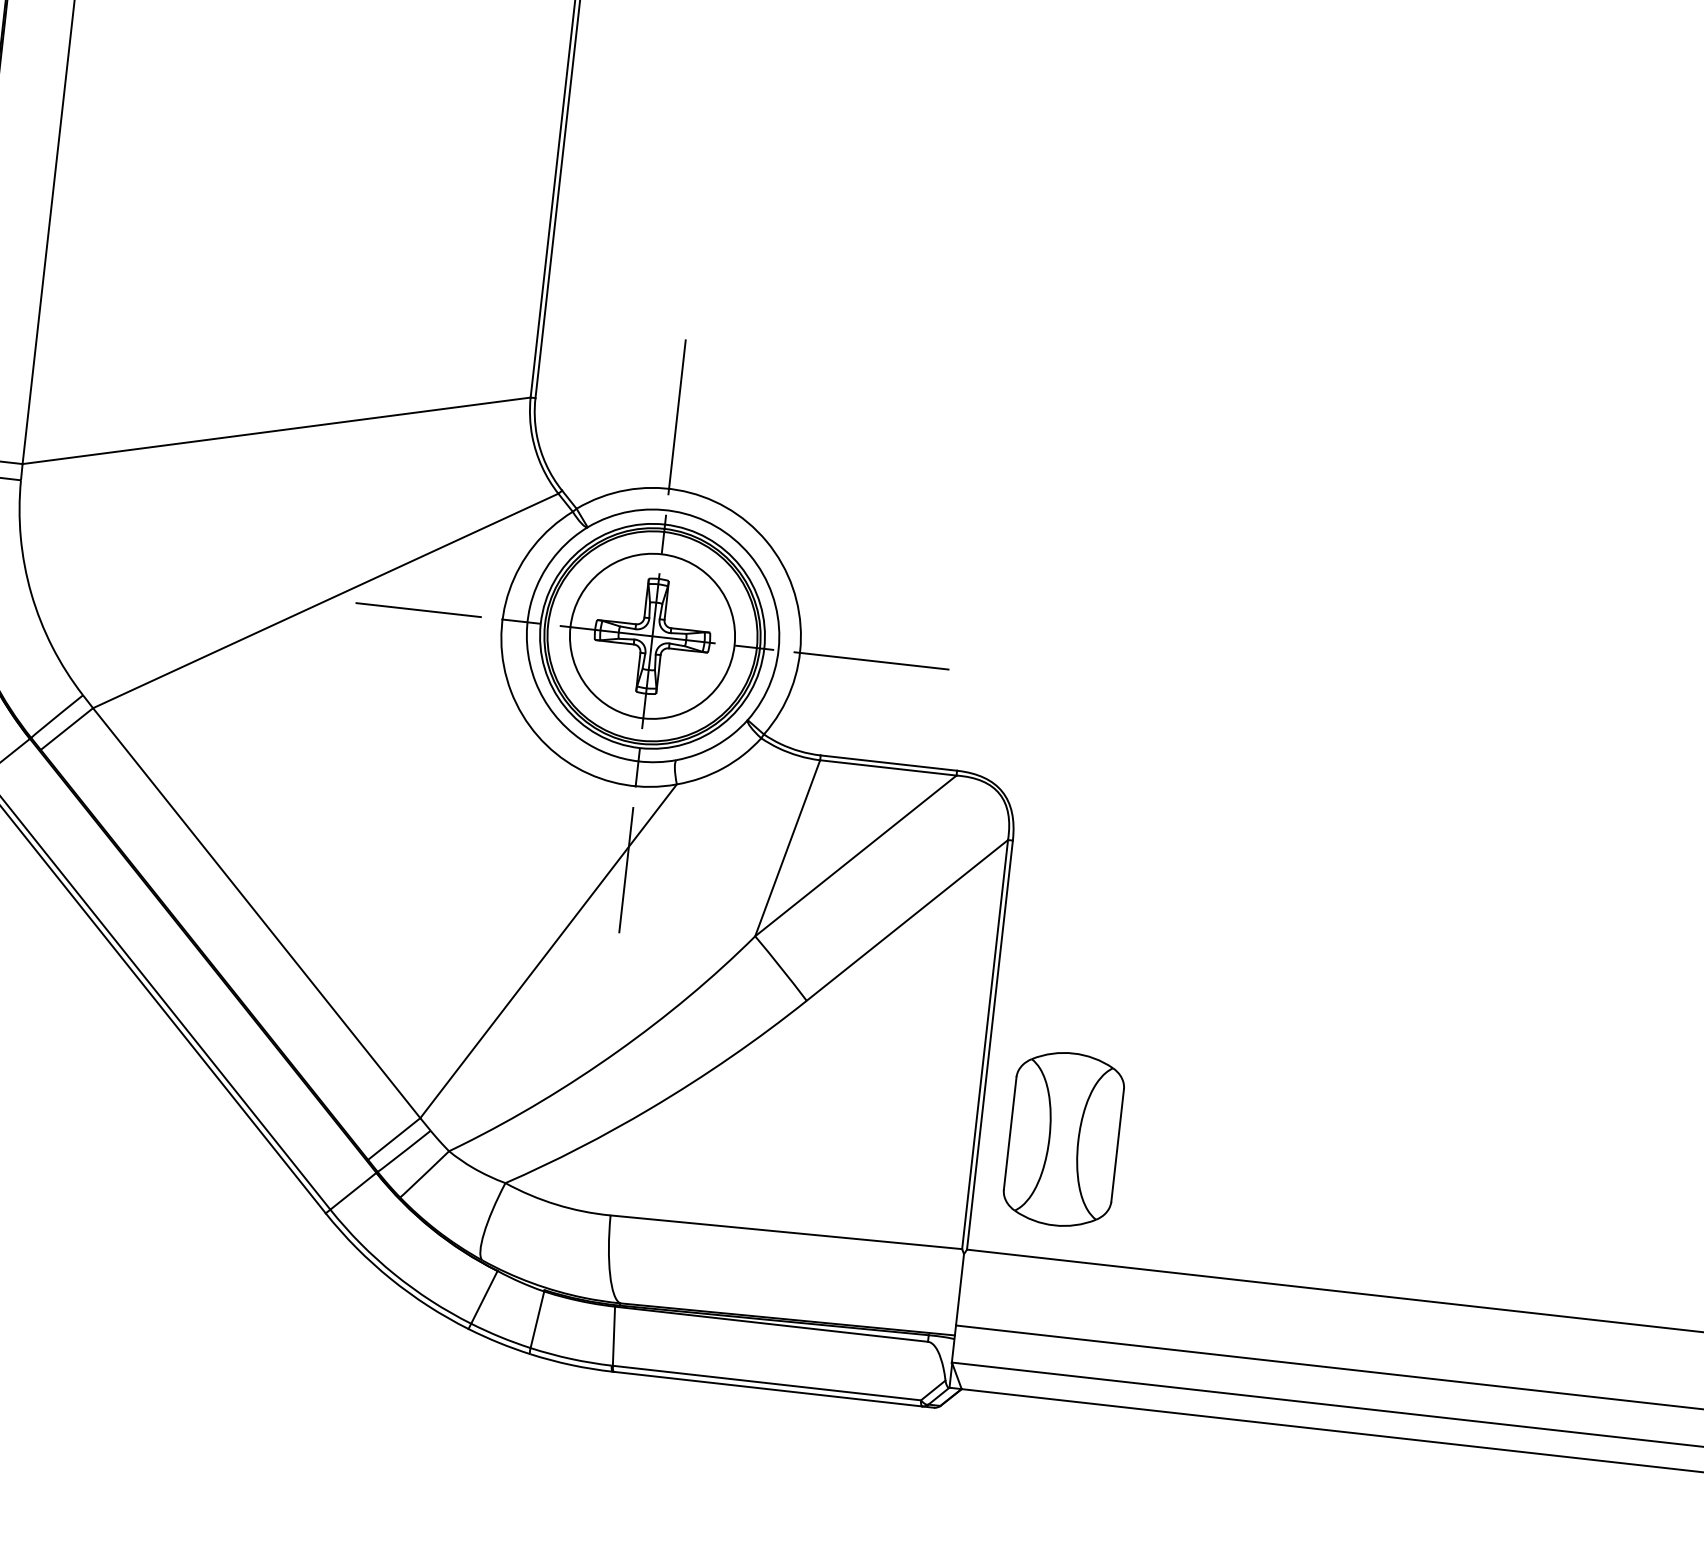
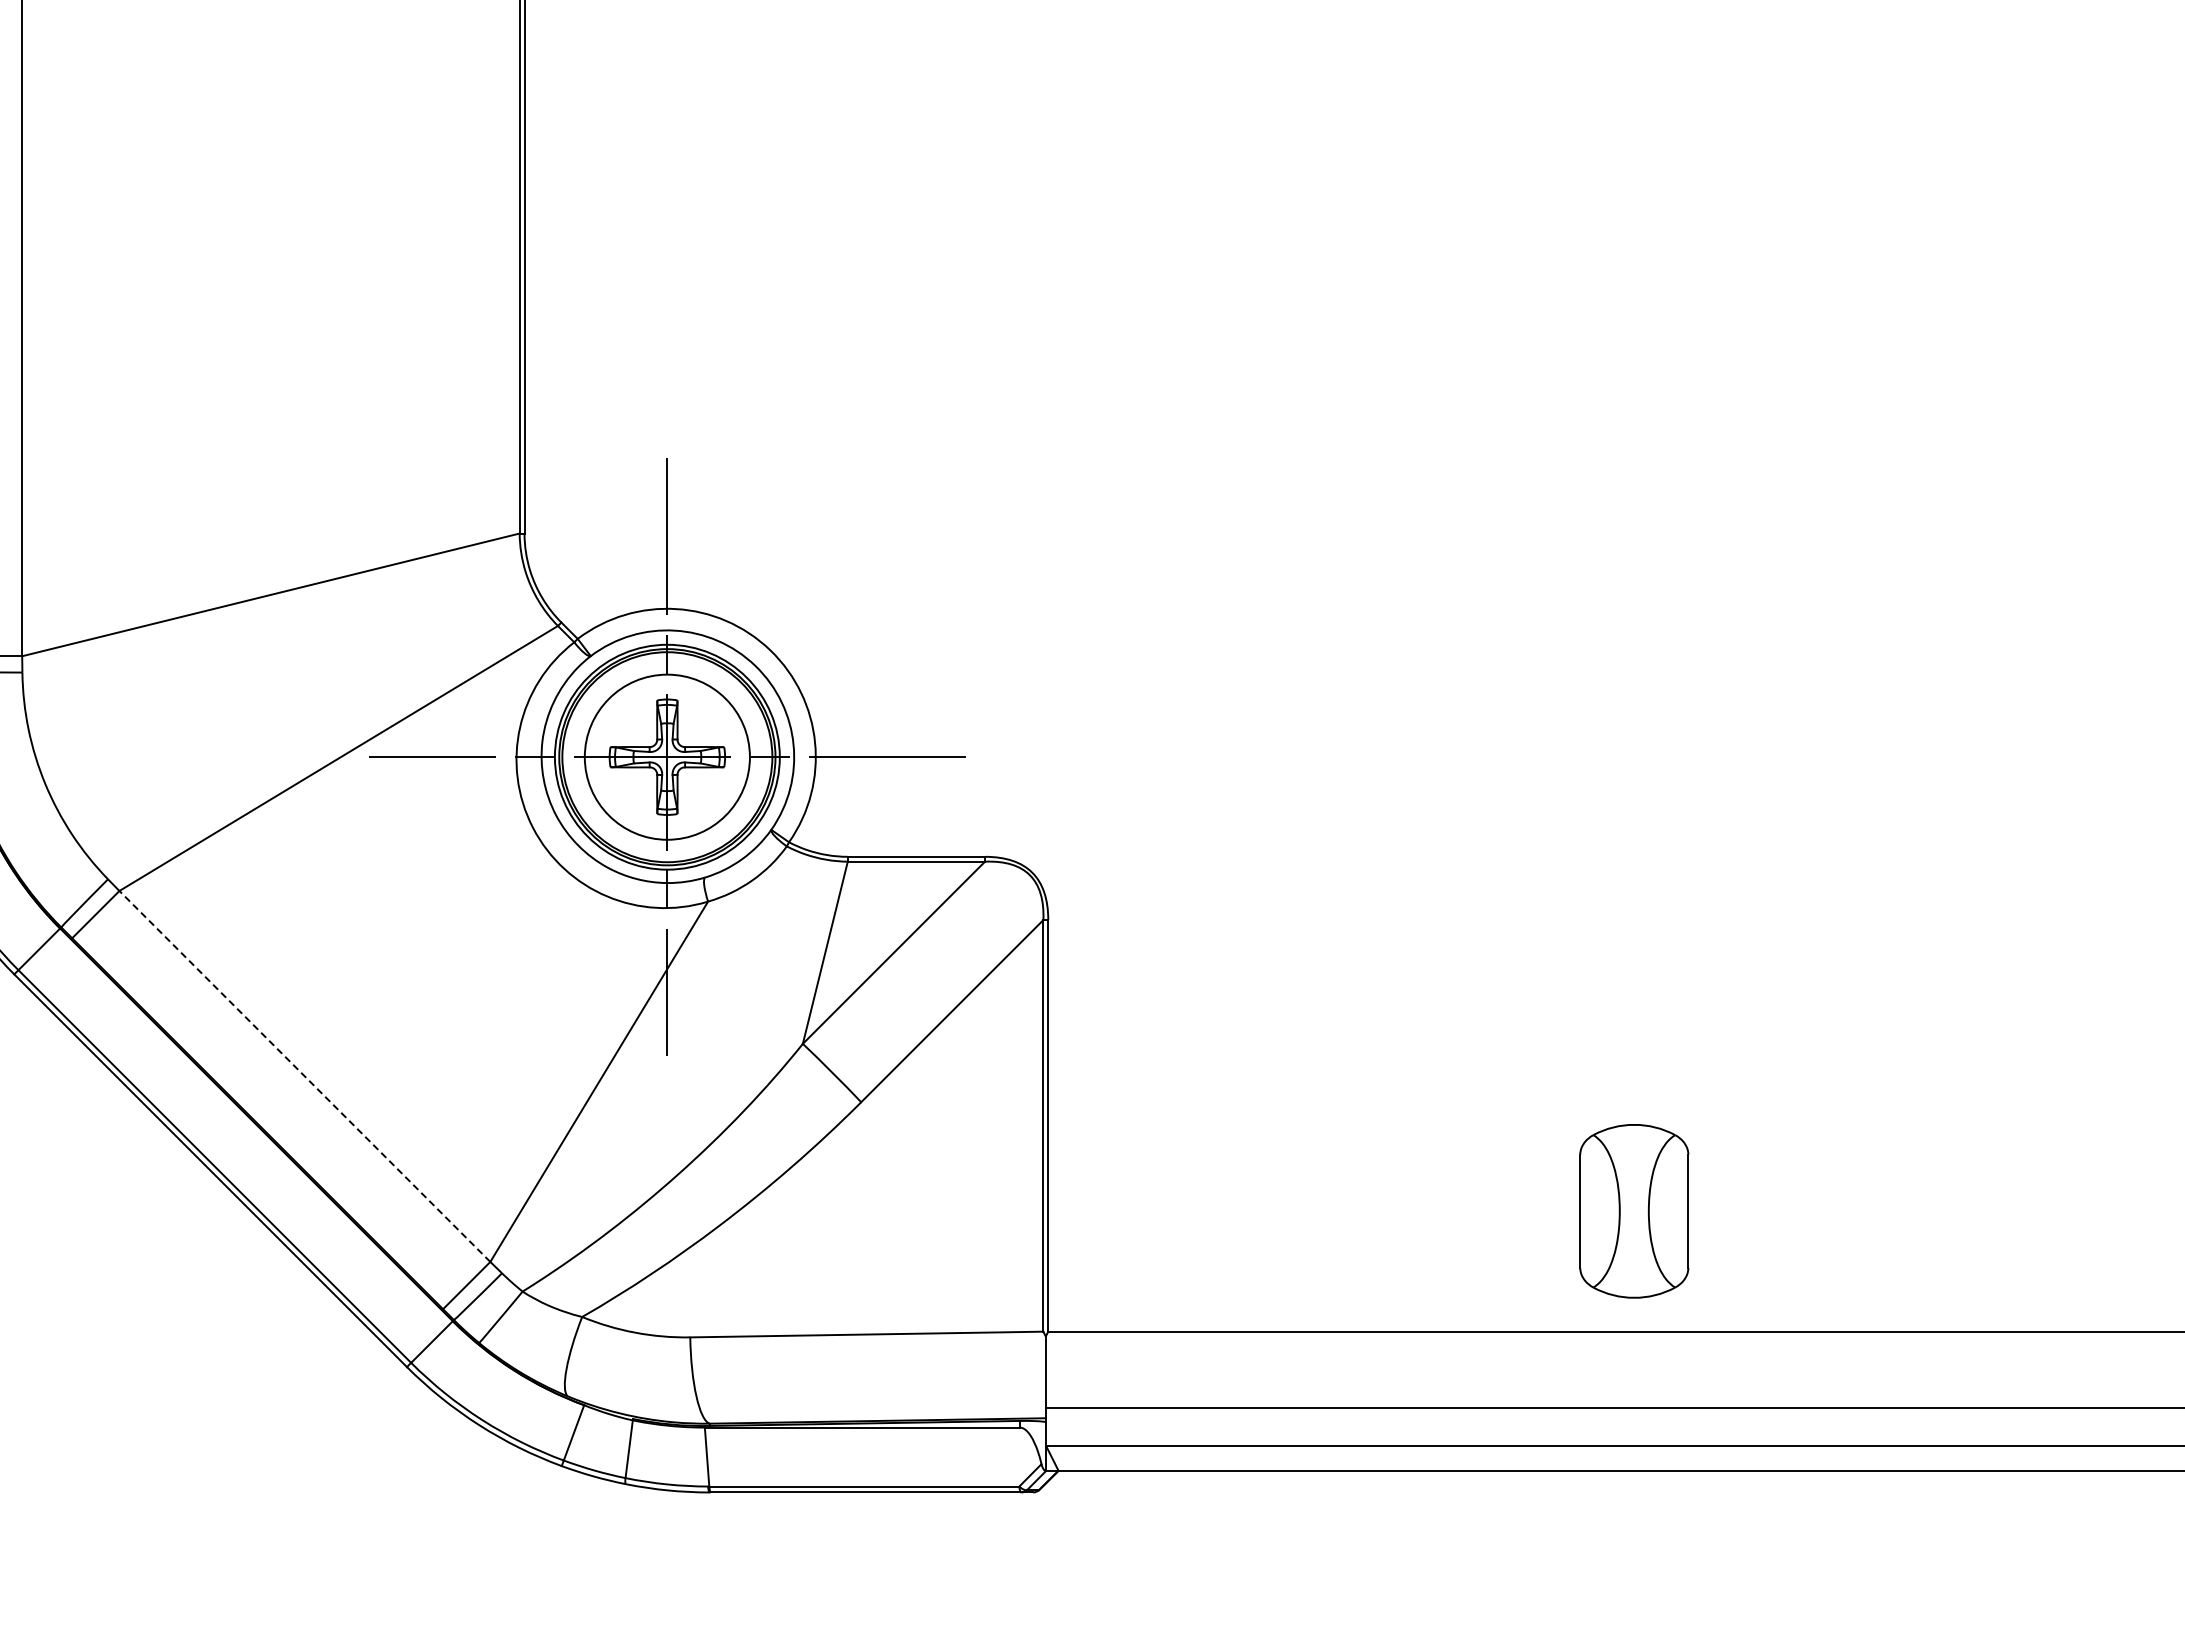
line: (256, 913) -> (304, 1076), solid -> dashed
part: (1064, 1139) -> (1634, 1211), moved

